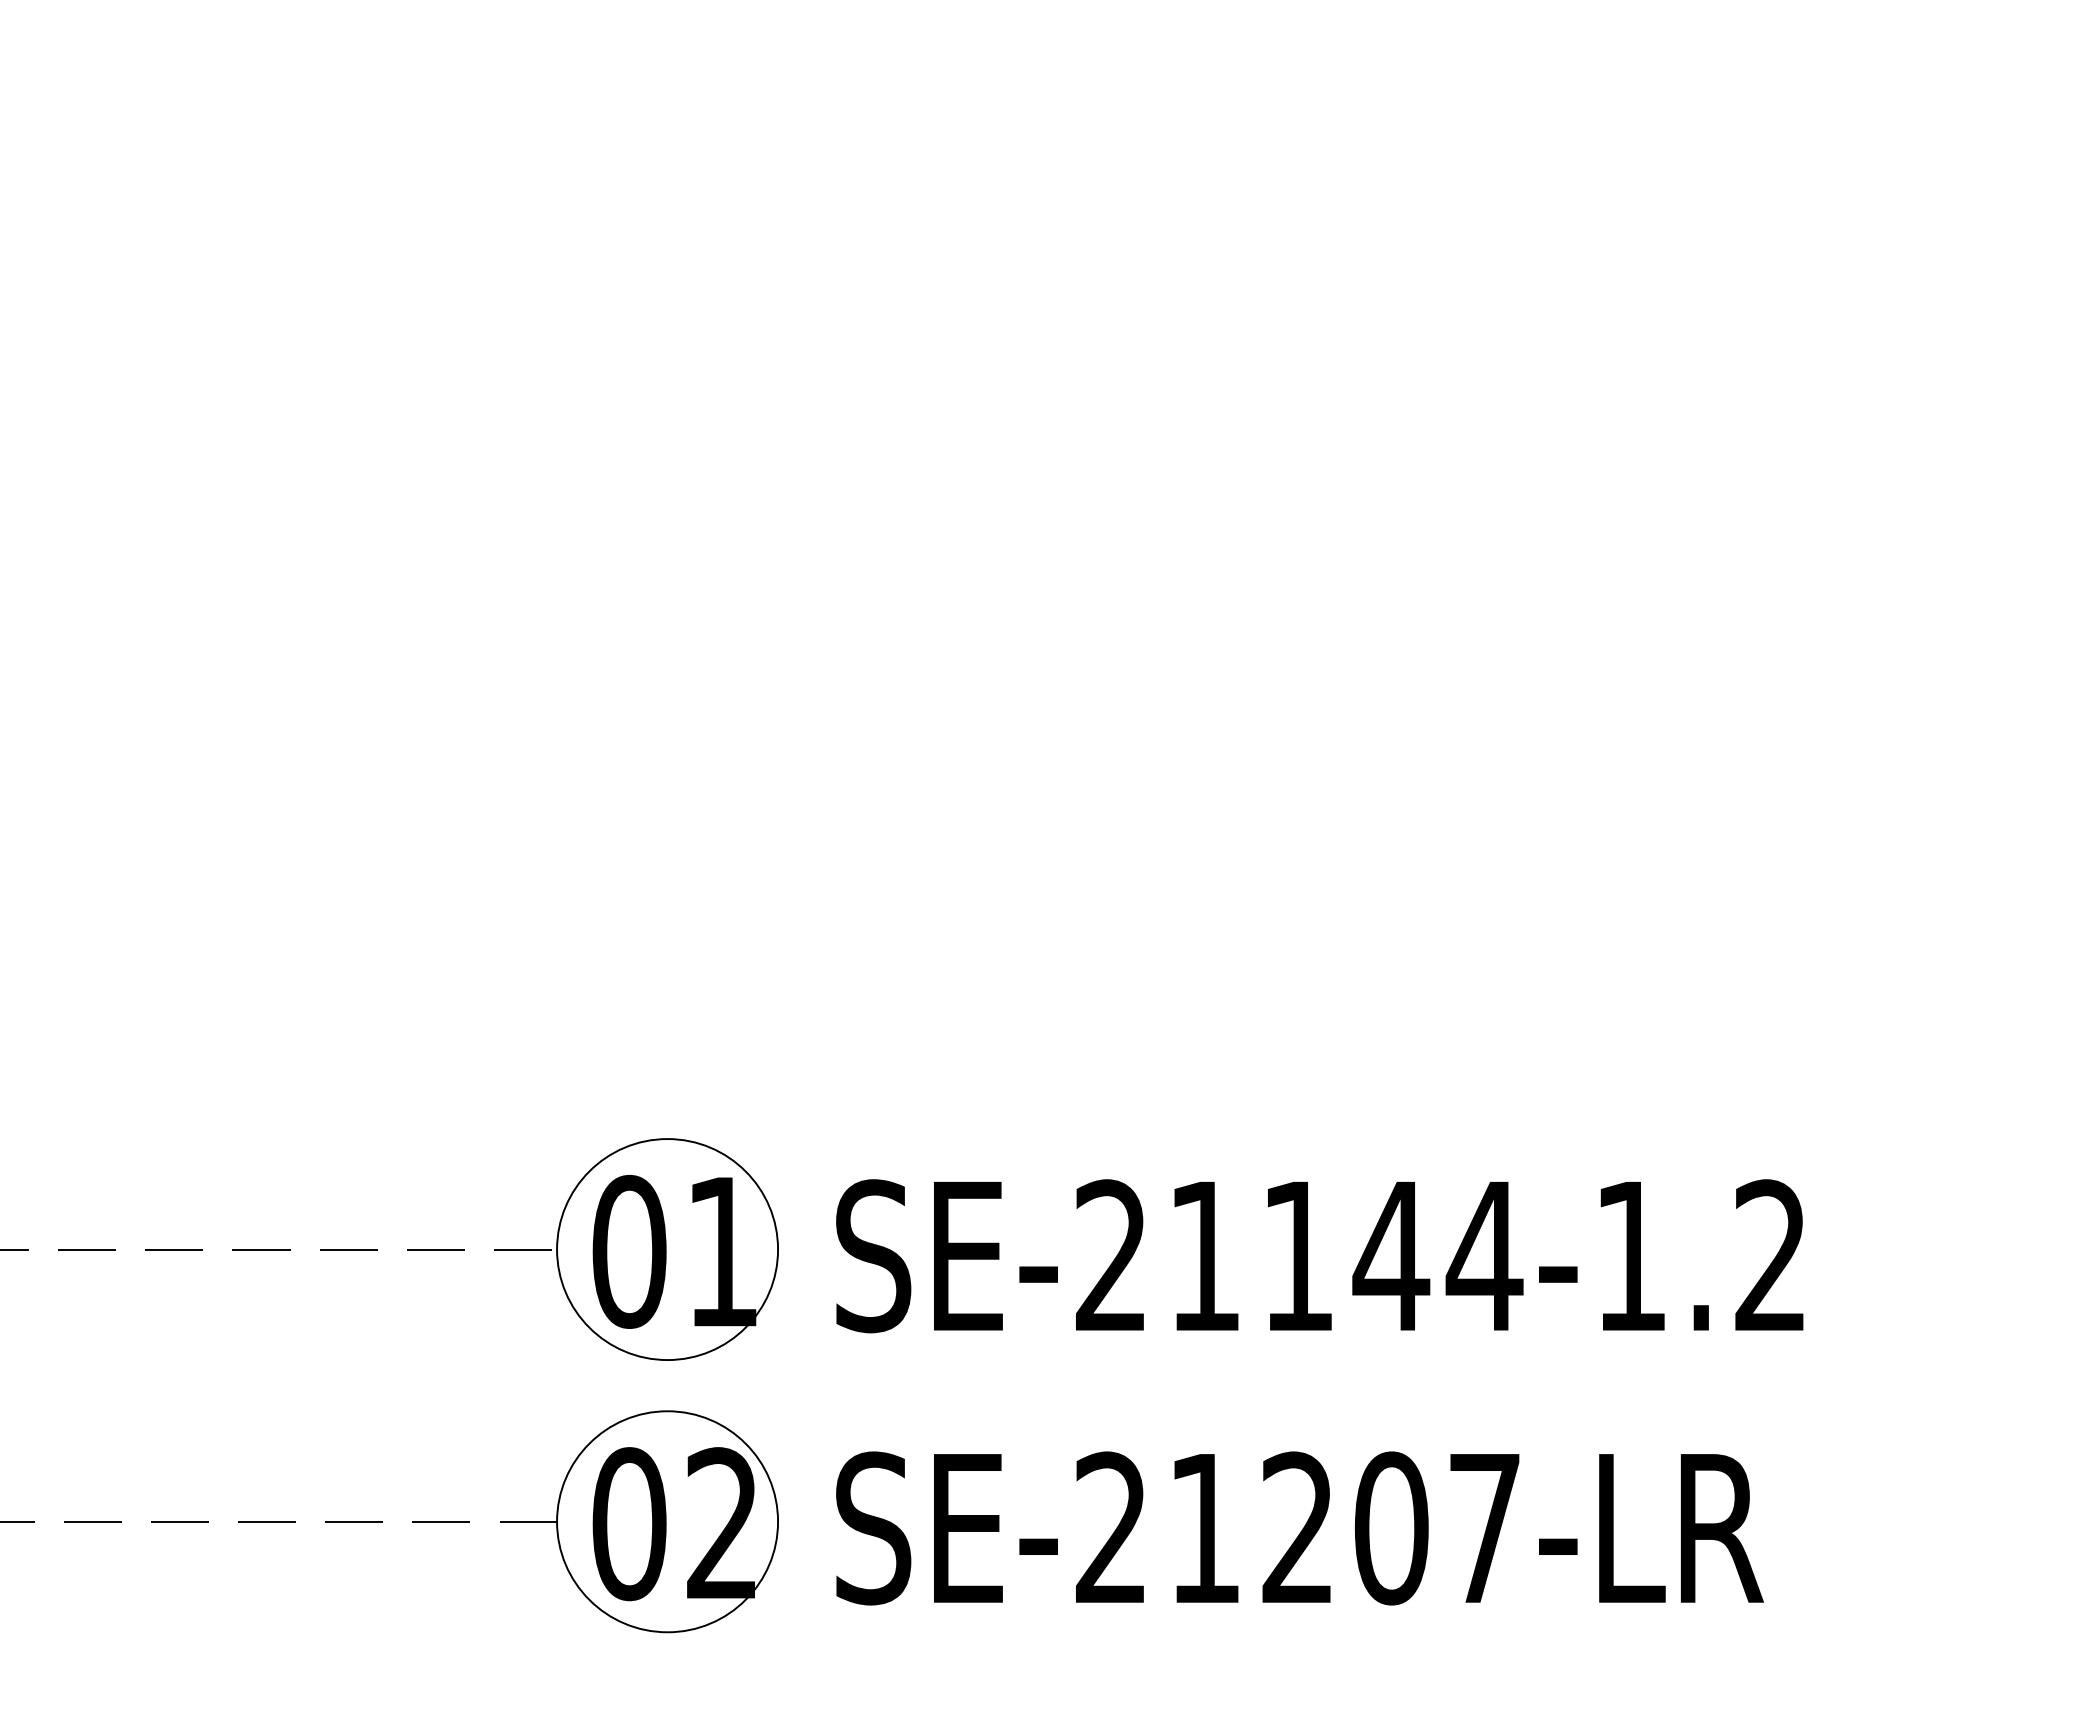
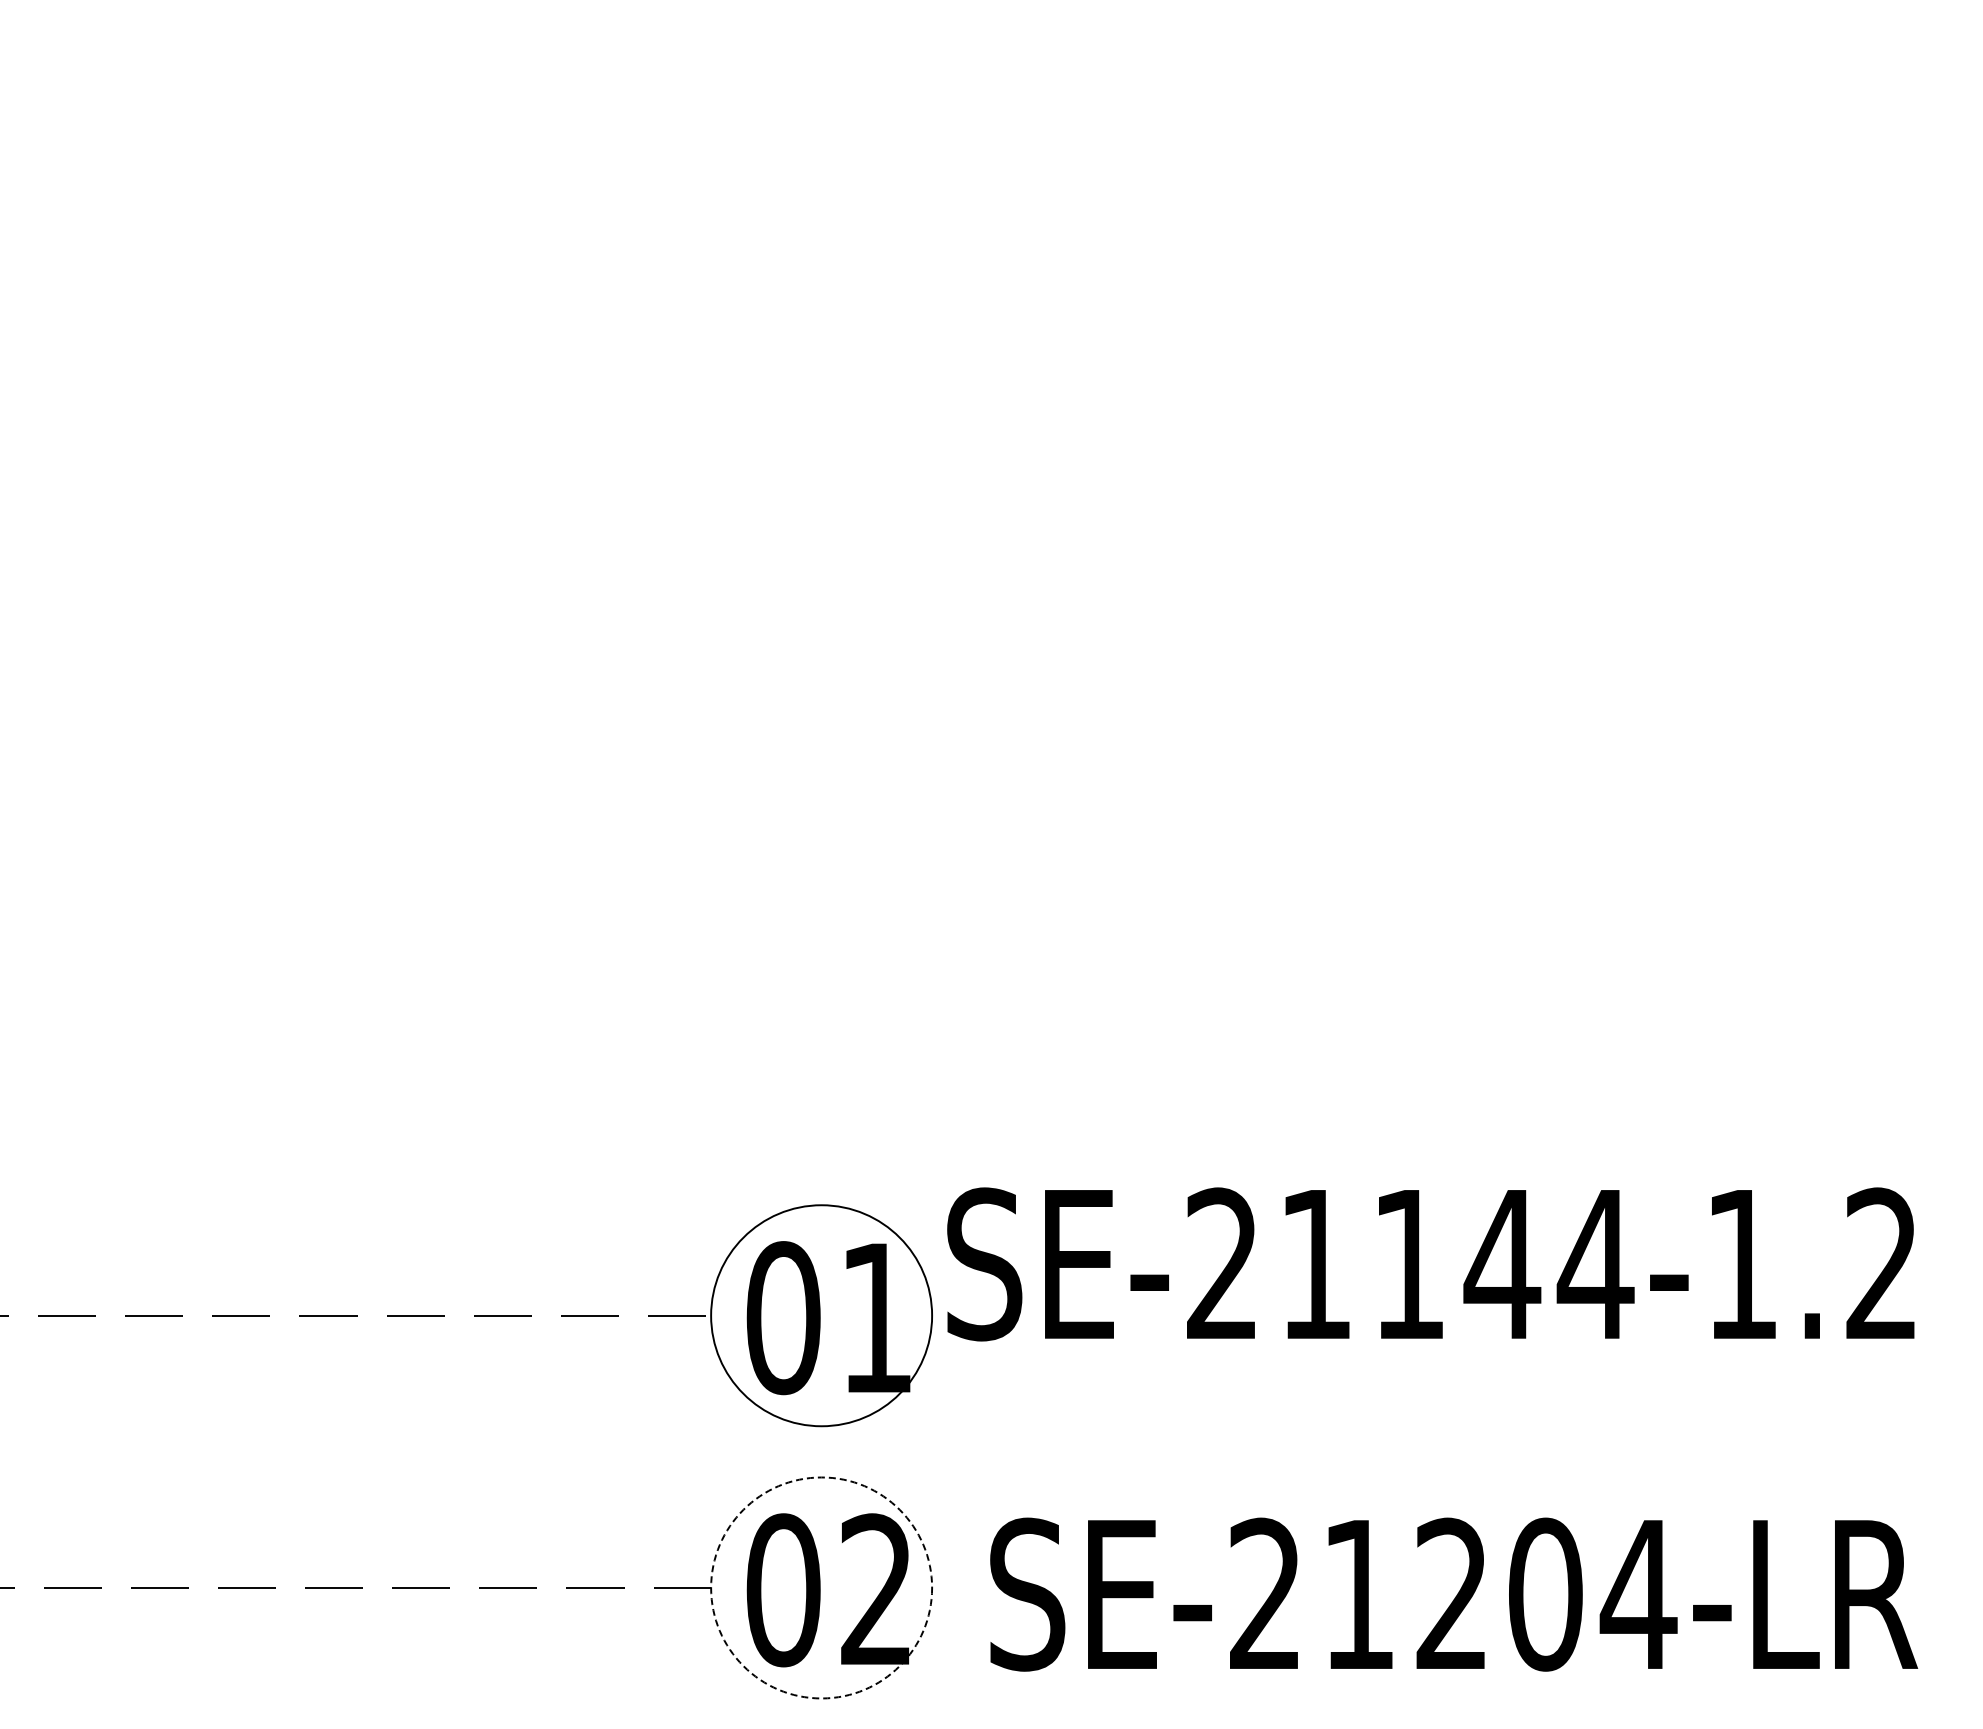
text: (1319, 1256) -> (1430, 1264), moved
circle: (667, 1521) -> (821, 1587), solid -> dashed
text: (1484, 1528) -> (1638, 1594), SE-21207-LR -> SE-21204-LR

